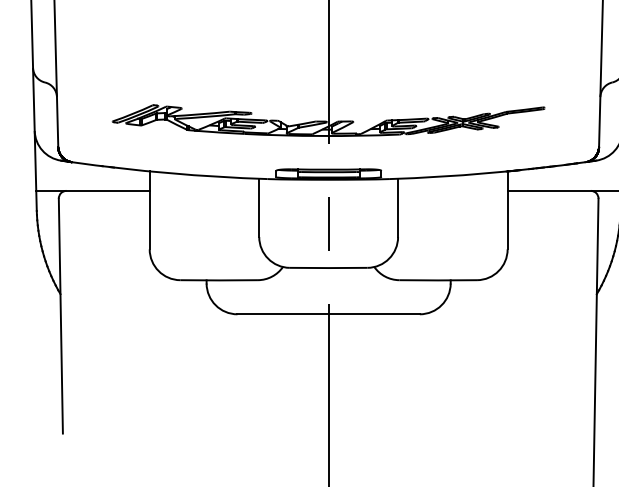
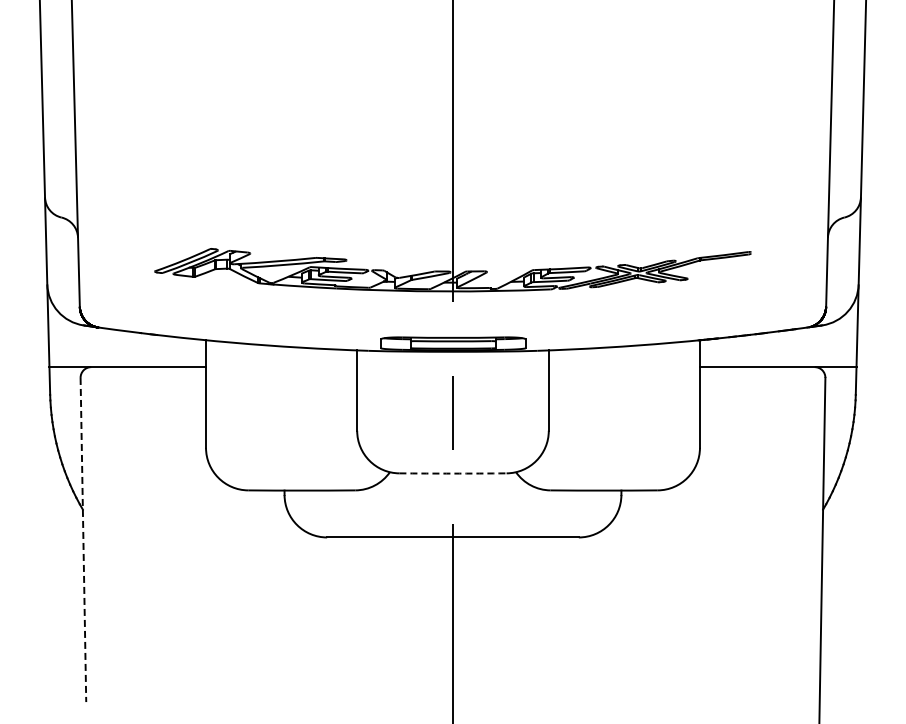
arc: (329, 267) -> (453, 473), solid -> dashed
line: (60, 316) -> (83, 540), solid -> dashed

